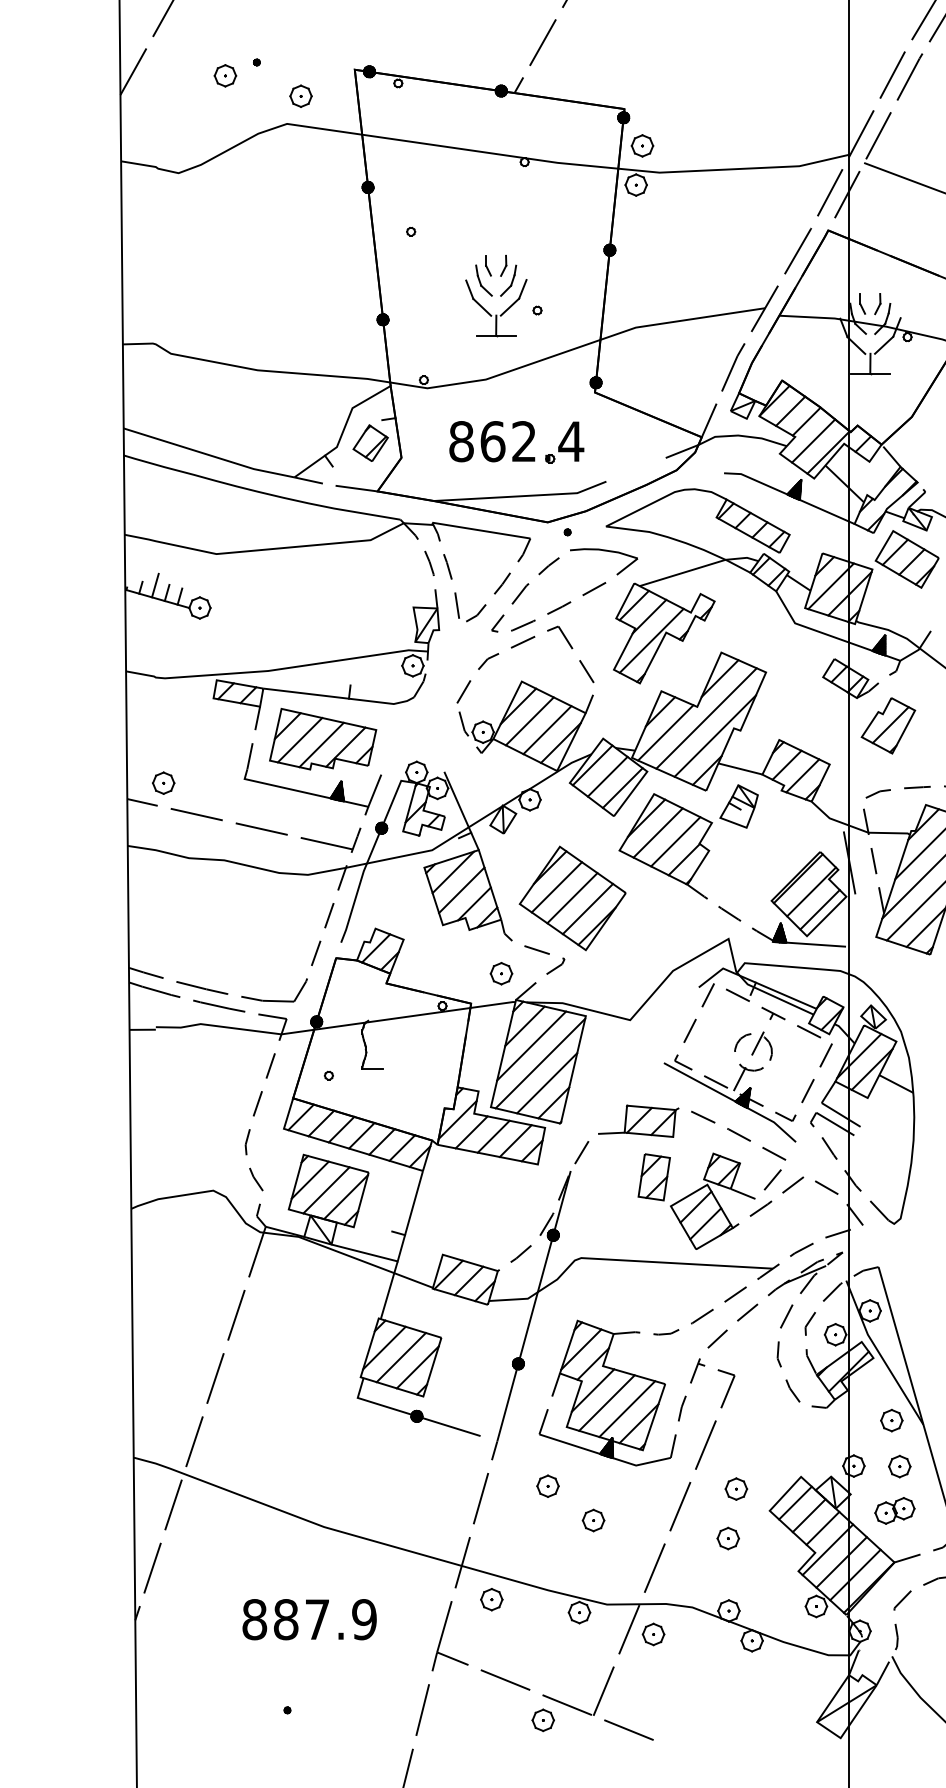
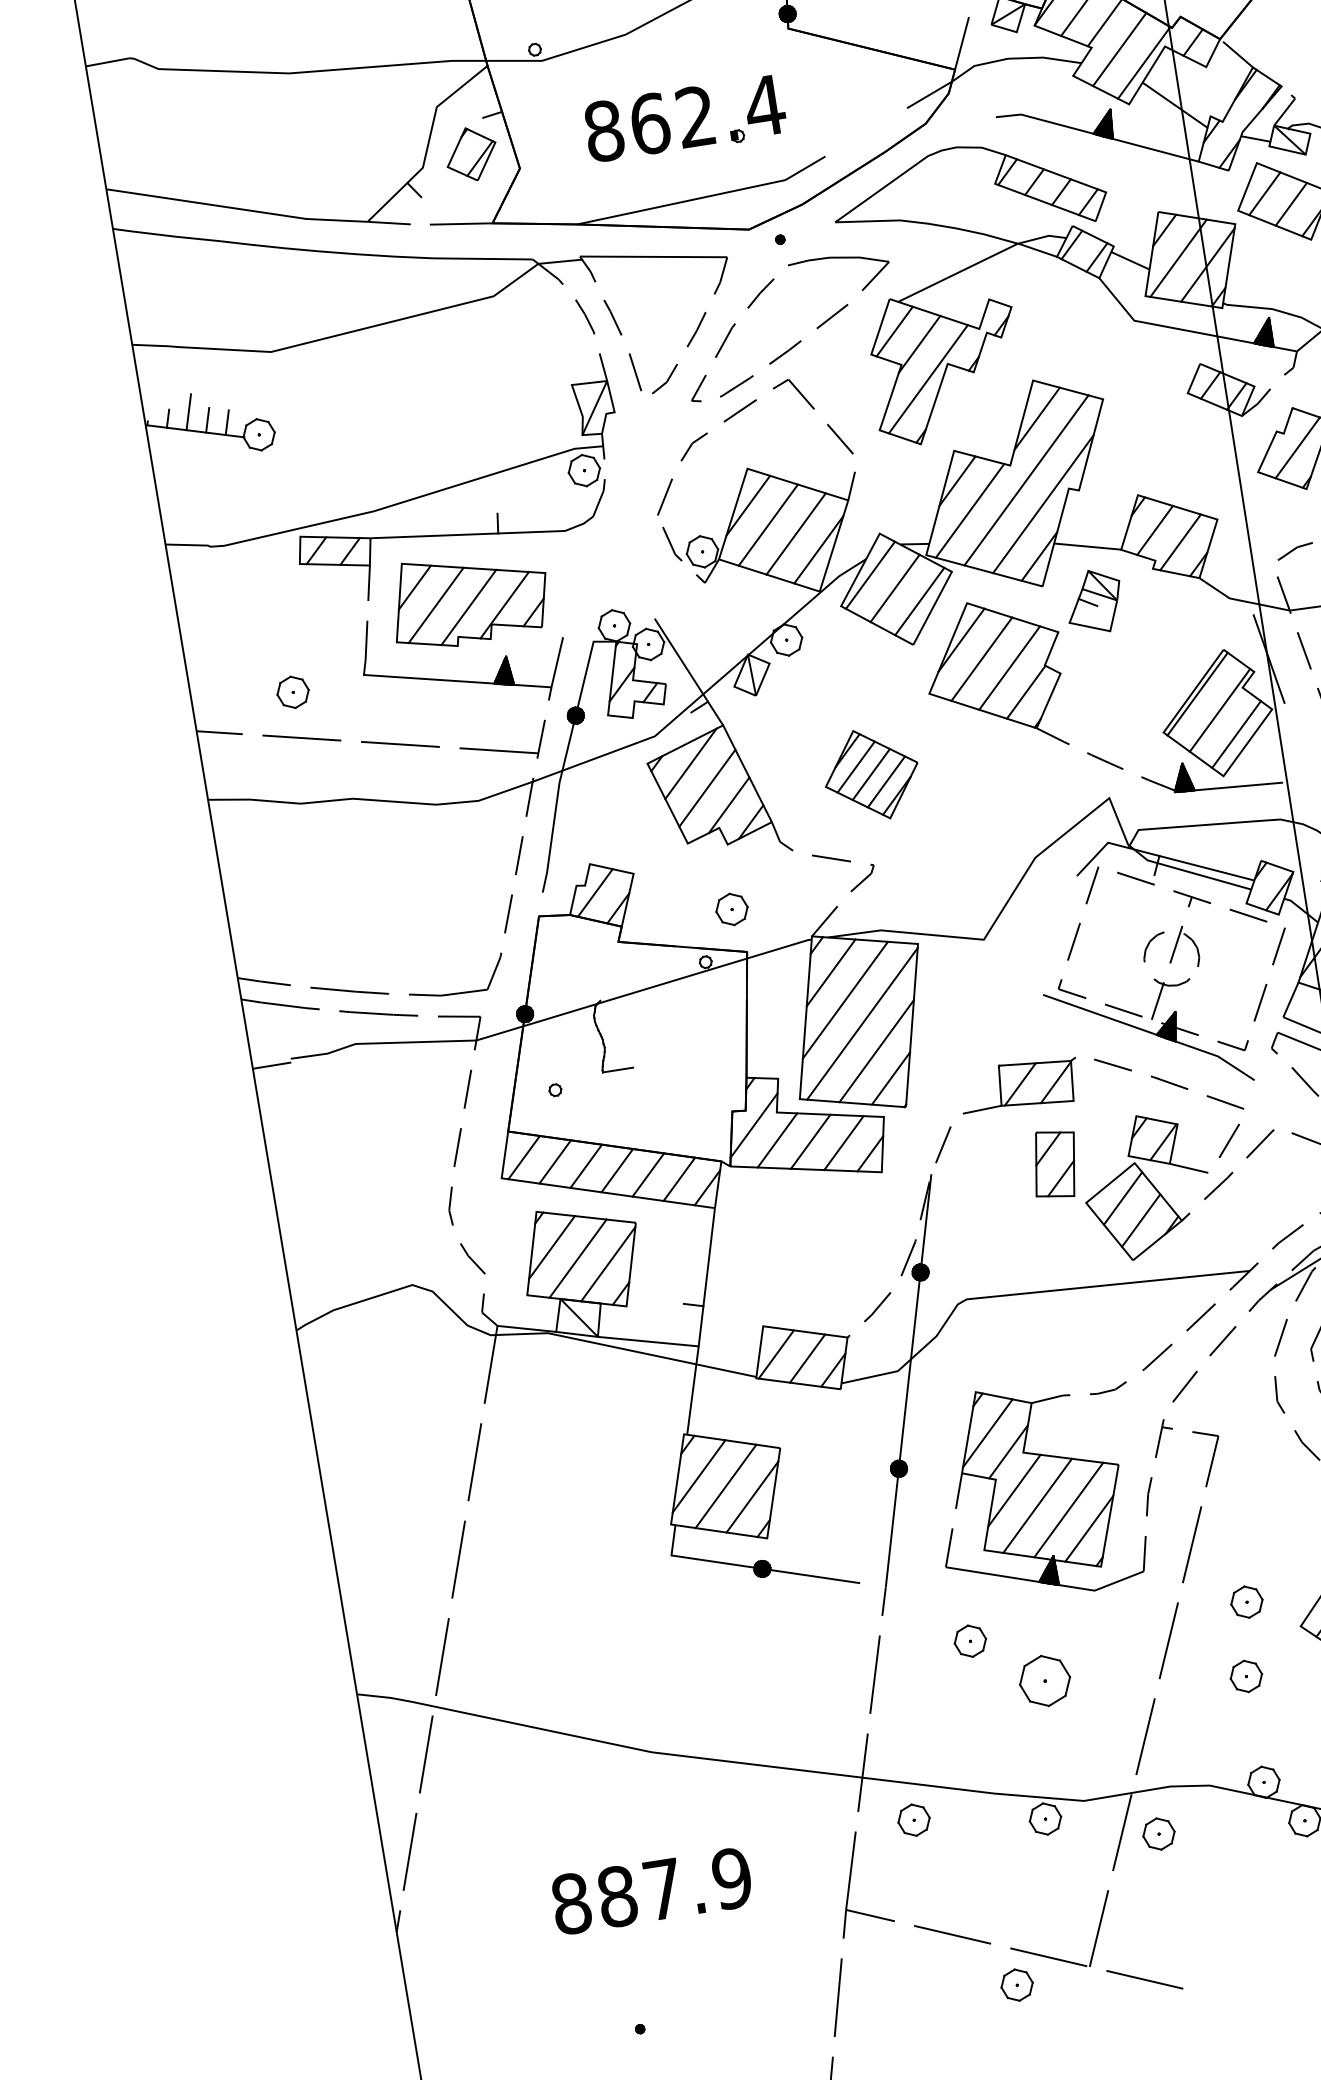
part: (163, 782) -> (292, 691), moved
part: (572, 898) -> (871, 774), size x0.6
part: (501, 973) -> (731, 909), moved
part: (593, 1520) -> (1044, 1680), size x1.6

